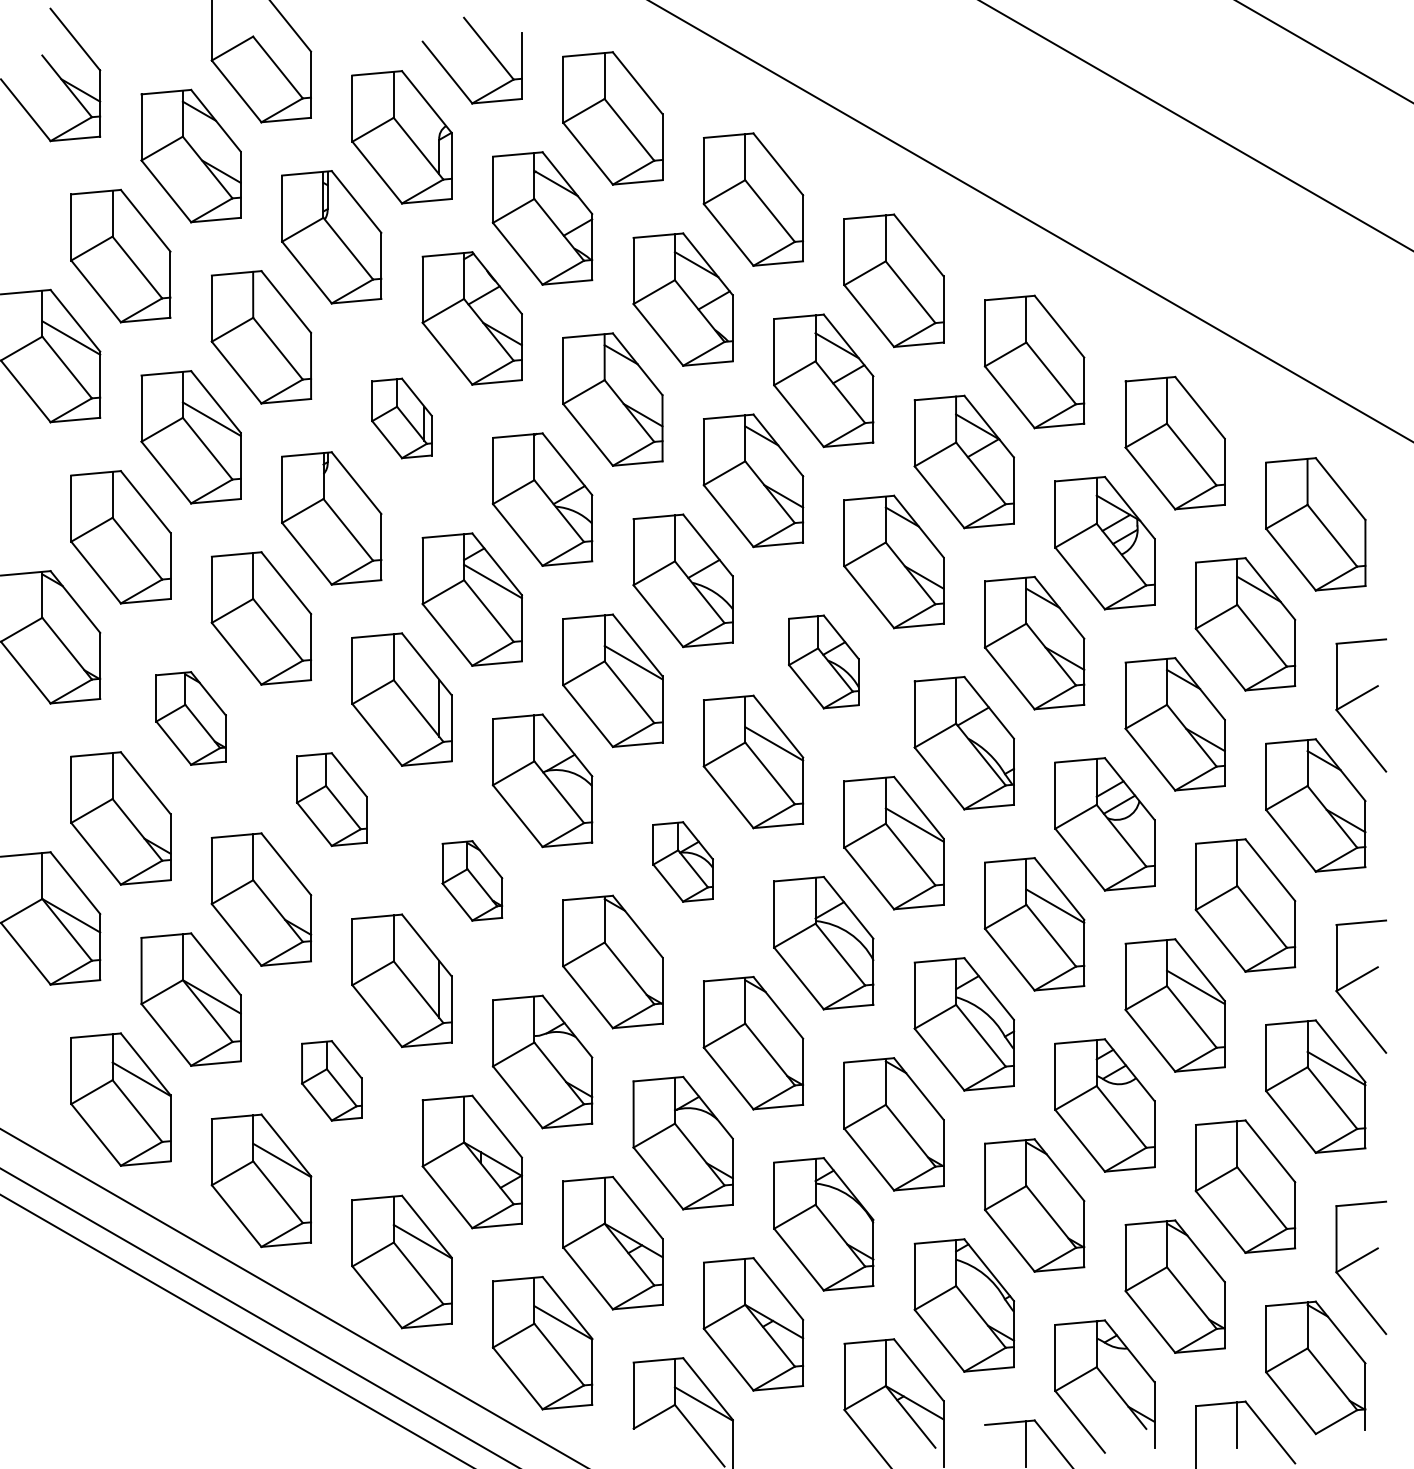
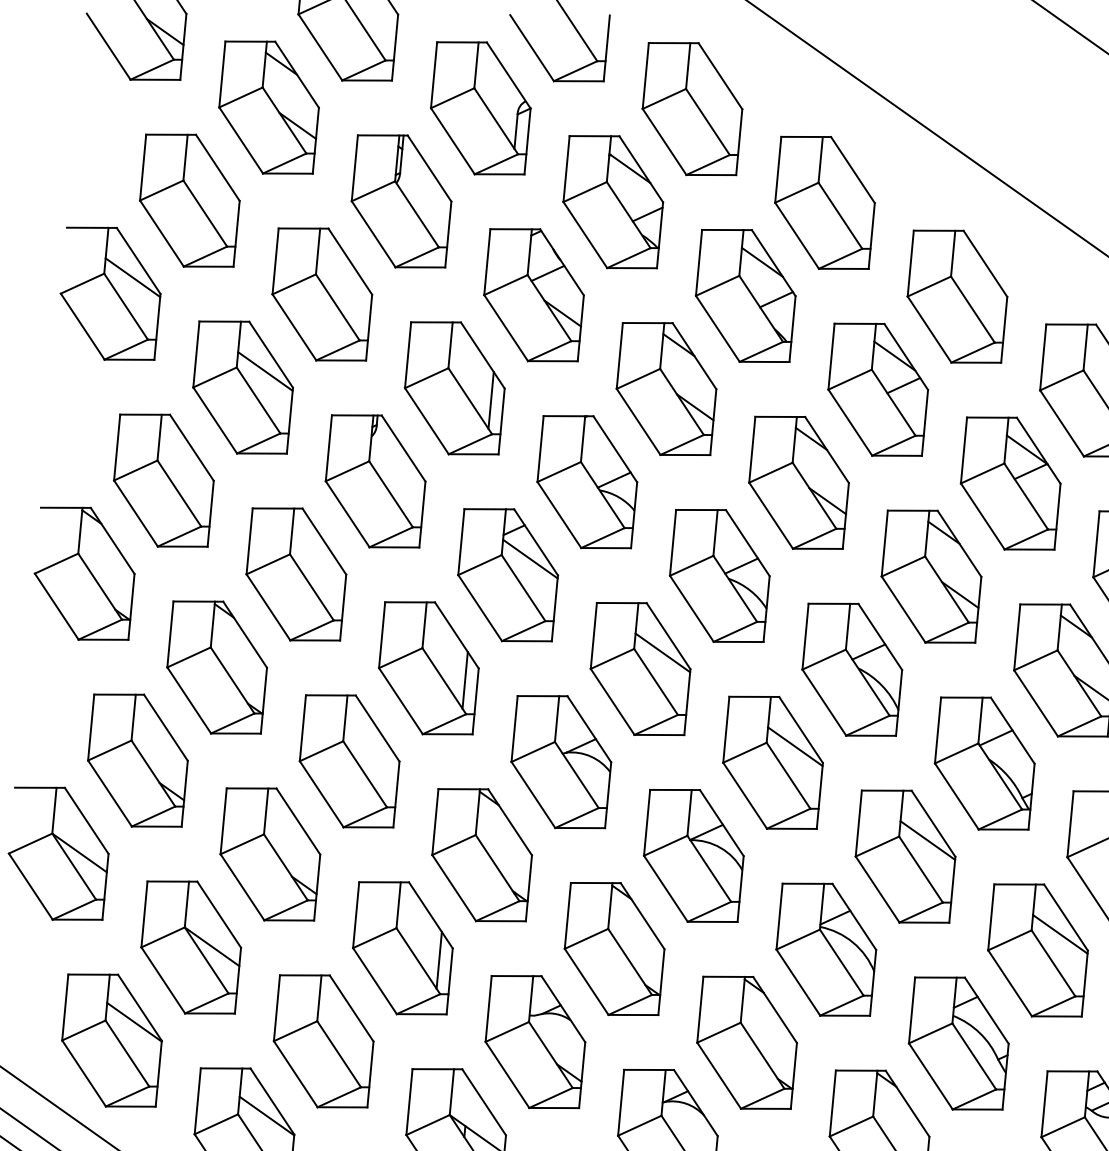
part: (401, 418) -> (454, 388), size x1.67
part: (823, 661) -> (852, 669), size x1.43
part: (190, 718) -> (216, 667), size x1.43
part: (331, 799) -> (349, 761), size x1.43
part: (682, 861) -> (693, 855), size x1.67
part: (472, 880) -> (482, 854), size x1.67
part: (331, 1080) -> (323, 1041), size x1.67

